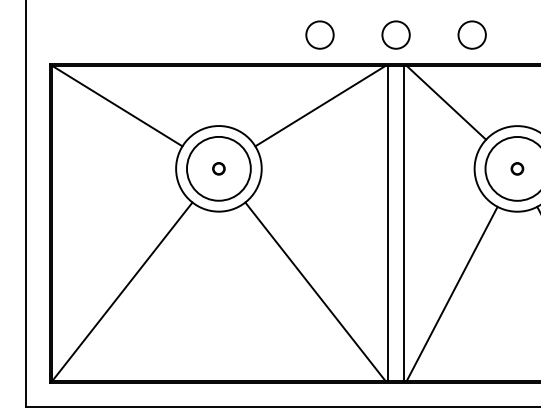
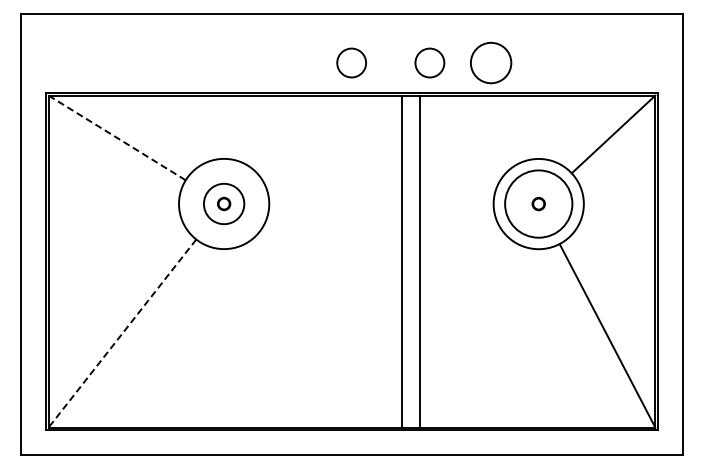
circle: (319, 34) -> (351, 62), moved
circle: (395, 34) -> (429, 62), moved
circle: (471, 34) -> (490, 62), size x1.4
line: (446, 102) -> (463, 134), removed
line: (117, 105) -> (117, 137), solid -> dashed
line: (319, 105) -> (330, 137), removed
circle: (218, 168) -> (223, 203), size x0.6
line: (122, 291) -> (122, 333), solid -> dashed
line: (315, 291) -> (325, 333), removed
line: (451, 293) -> (469, 335), removed

